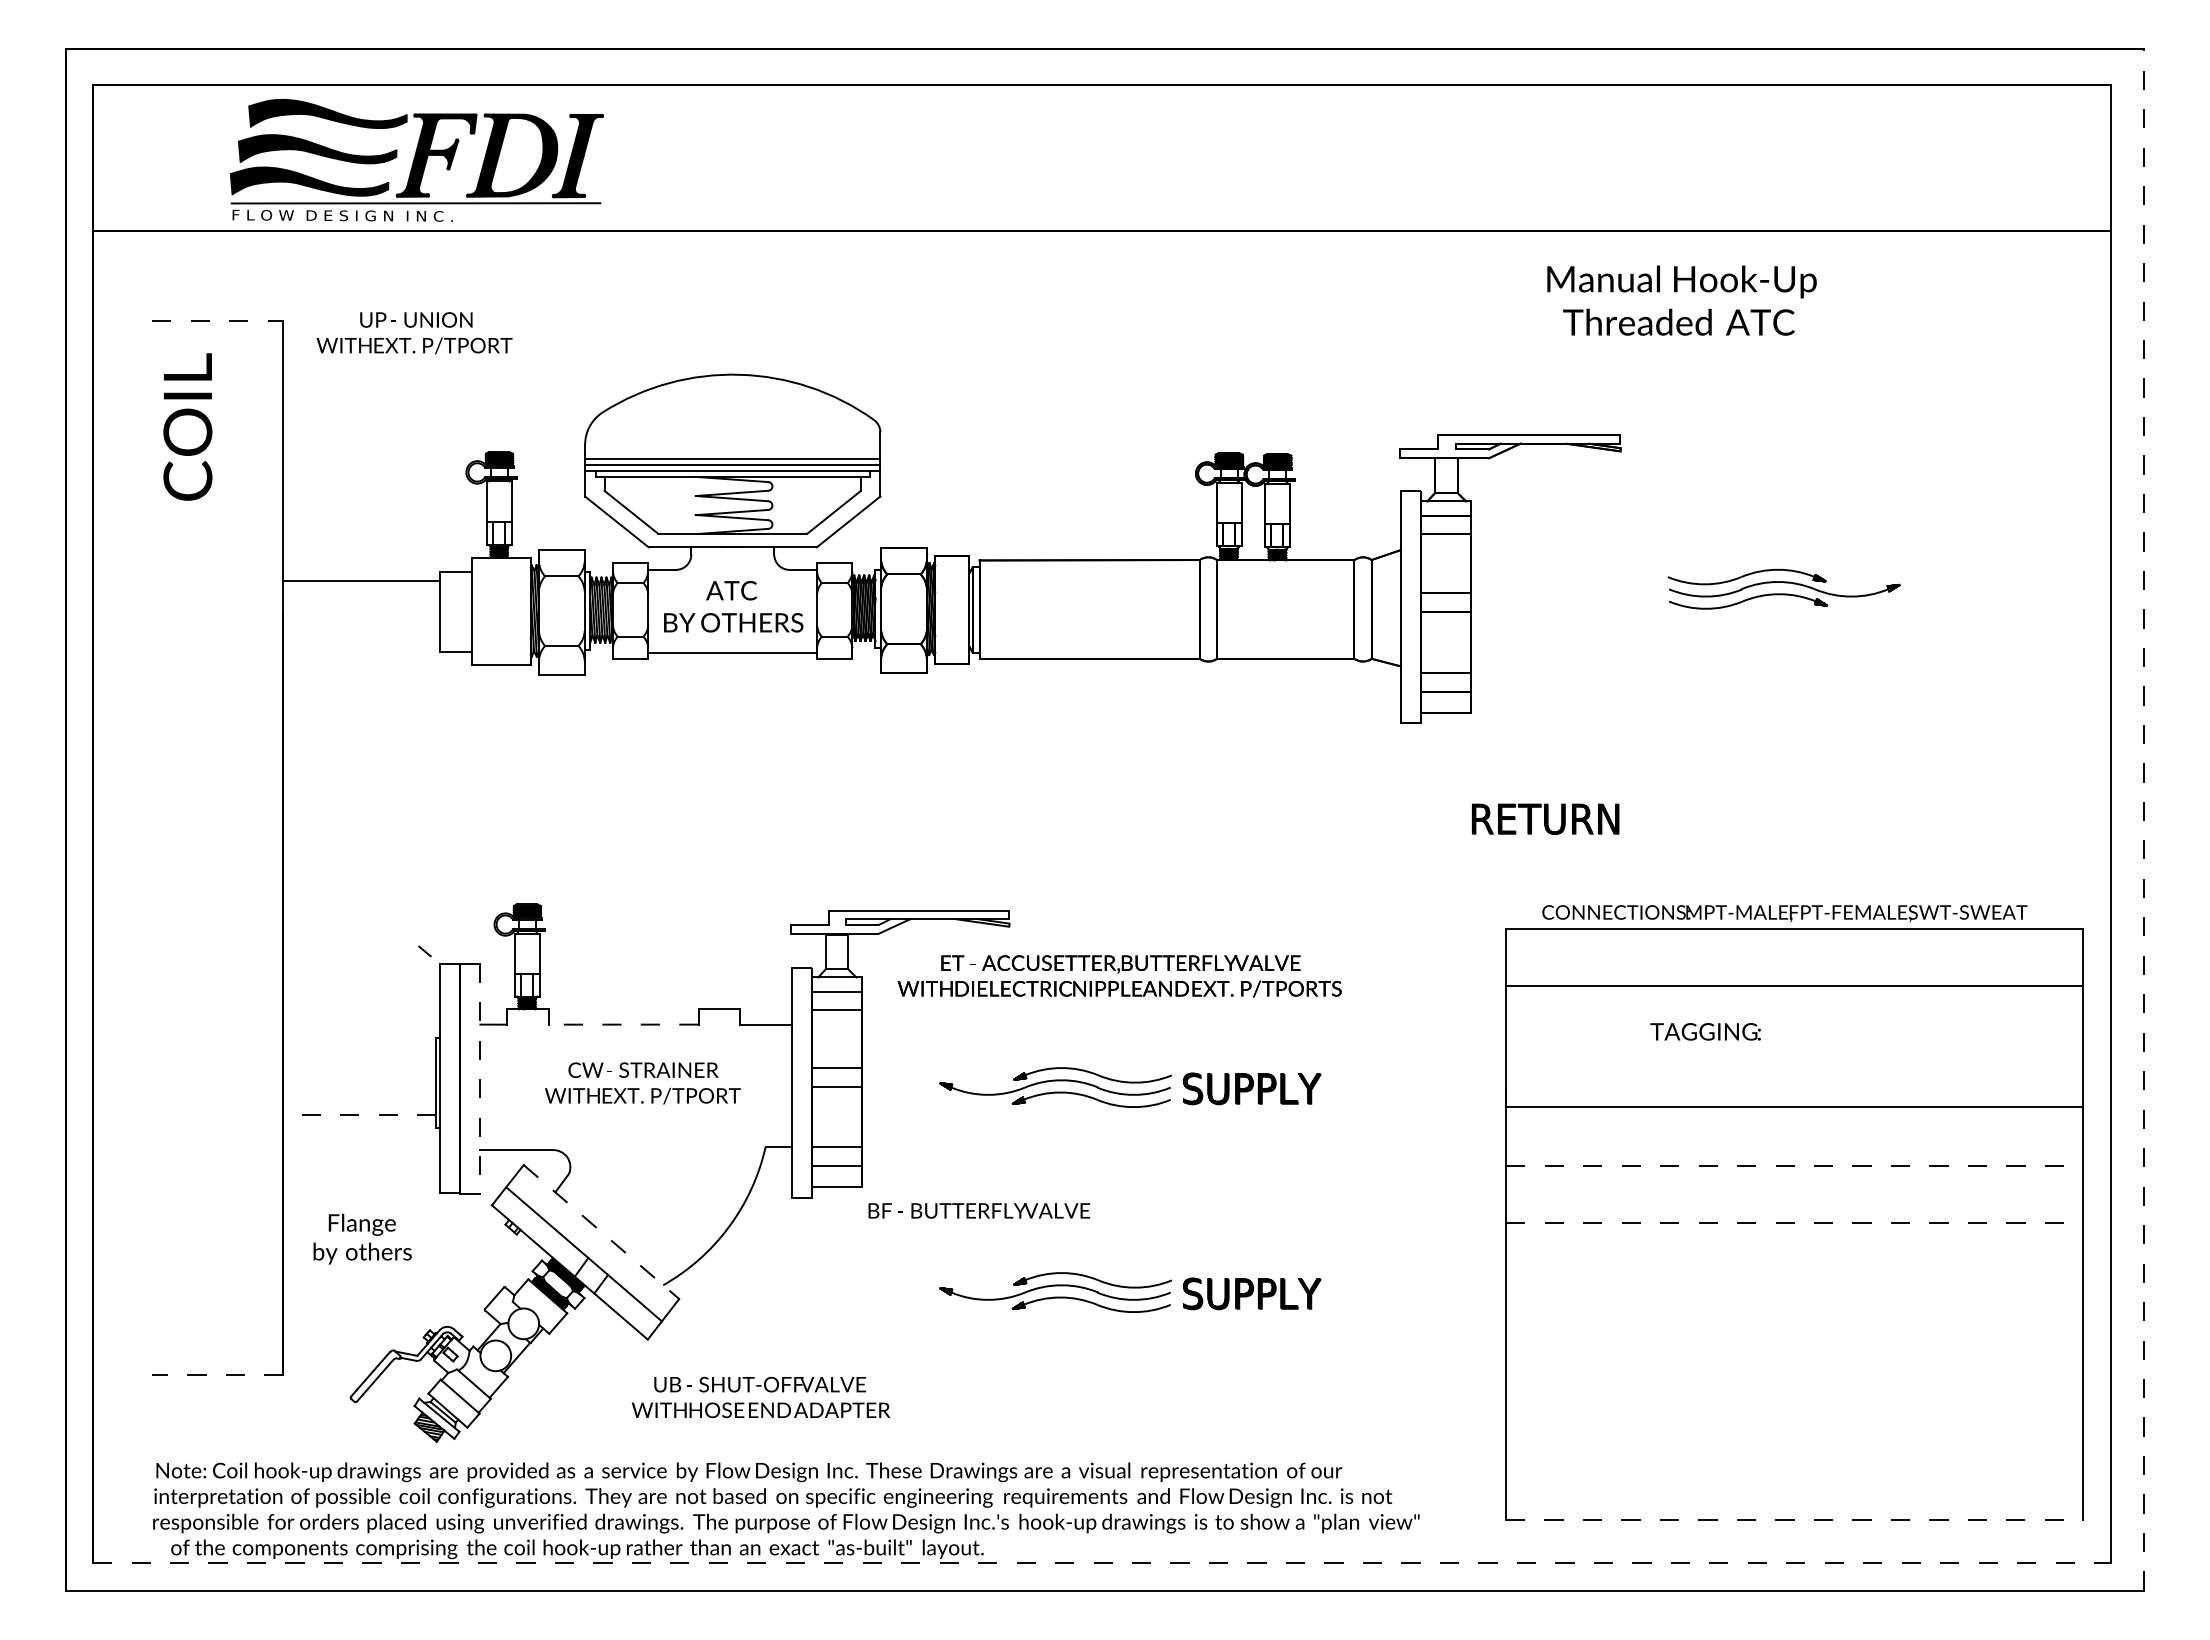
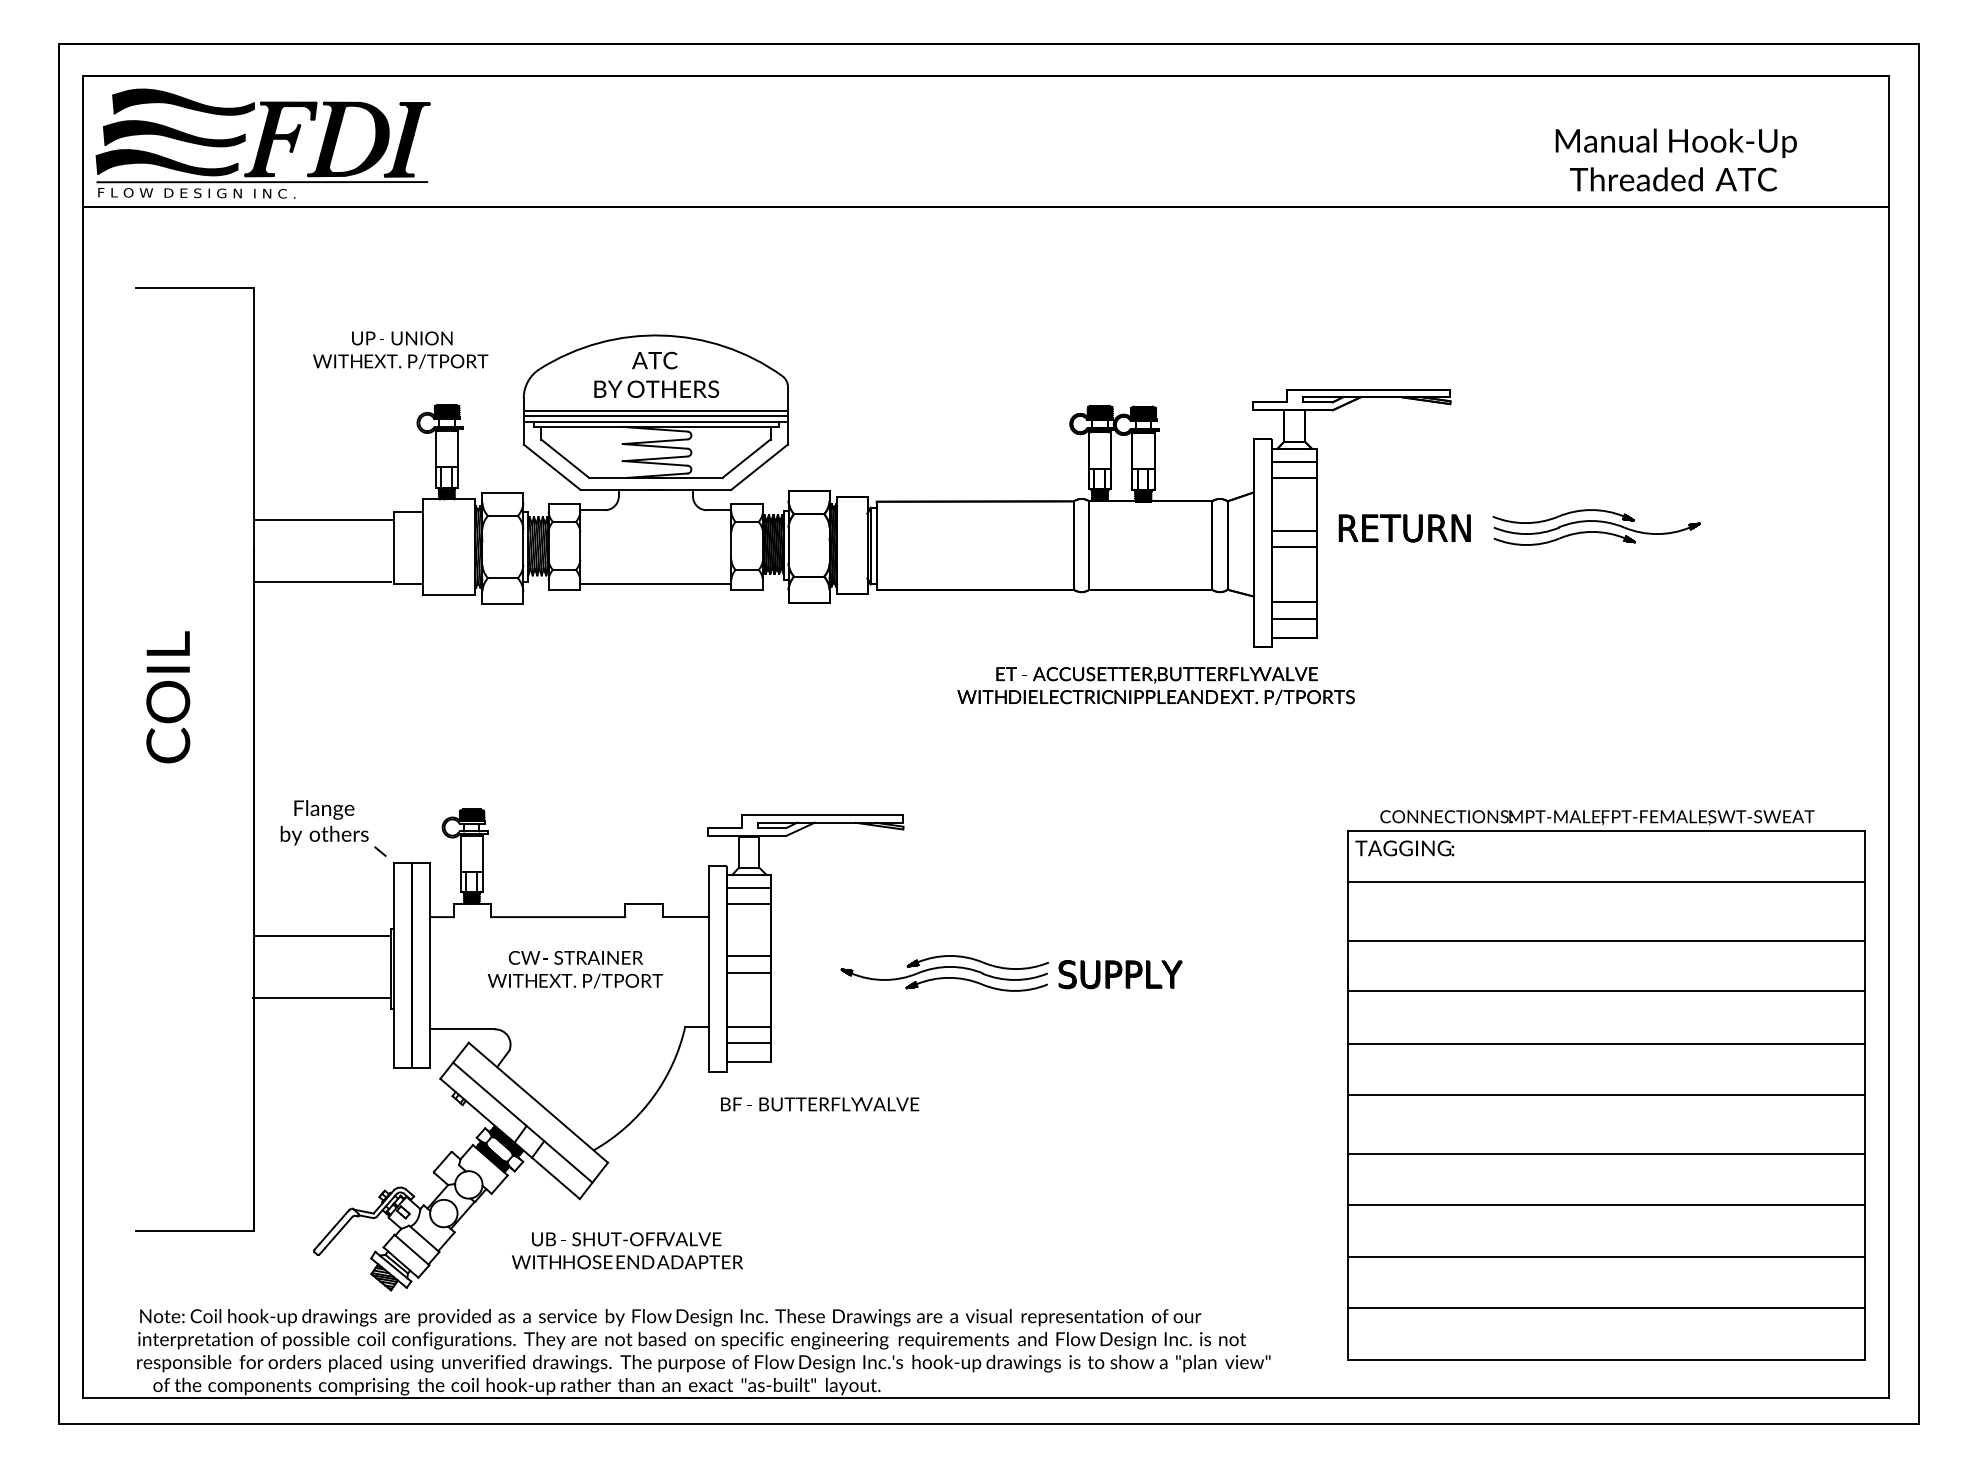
part: (416, 160) -> (262, 143), moved
text: (1681, 300) -> (1675, 159), moved
line: (217, 321) -> (194, 287), dashed -> solid
text: (414, 333) -> (400, 350), moved
text: (187, 426) -> (167, 696), moved
text: (733, 606) -> (656, 374), moved
line: (360, 649) -> (322, 581), added
text: (1545, 818) -> (1404, 527), moved
line: (2143, 820) -> (1918, 734), dashed -> solid
text: (1119, 976) -> (1155, 686), moved
line: (623, 1024) -> (558, 917), dashed -> solid
text: (1705, 1031) -> (1404, 848), moved
line: (359, 1046) -> (321, 936), added
line: (1794, 1051) -> (1606, 941), added
line: (480, 1078) -> (430, 965), dashed -> solid
line: (359, 1114) -> (321, 997), dashed -> solid
line: (1794, 1165) -> (1606, 1043), dashed -> solid
text: (978, 1210) -> (819, 1104), moved
line: (1794, 1222) -> (1606, 1094), dashed -> solid
line: (601, 1232) -> (538, 1103), dashed -> solid
text: (362, 1238) -> (324, 822), moved
line: (1794, 1288) -> (1606, 1153), added
part: (1130, 1292) -> (1011, 1156), removed
line: (1794, 1345) -> (1606, 1204), added
line: (217, 1375) -> (194, 1231), dashed -> solid
text: (761, 1397) -> (627, 1250), moved
line: (1794, 1404) -> (1606, 1257), added
line: (1794, 1461) -> (1606, 1308), added
line: (1794, 1519) -> (1606, 1359), dashed -> solid
line: (1102, 1562) -> (986, 1398), dashed -> solid

